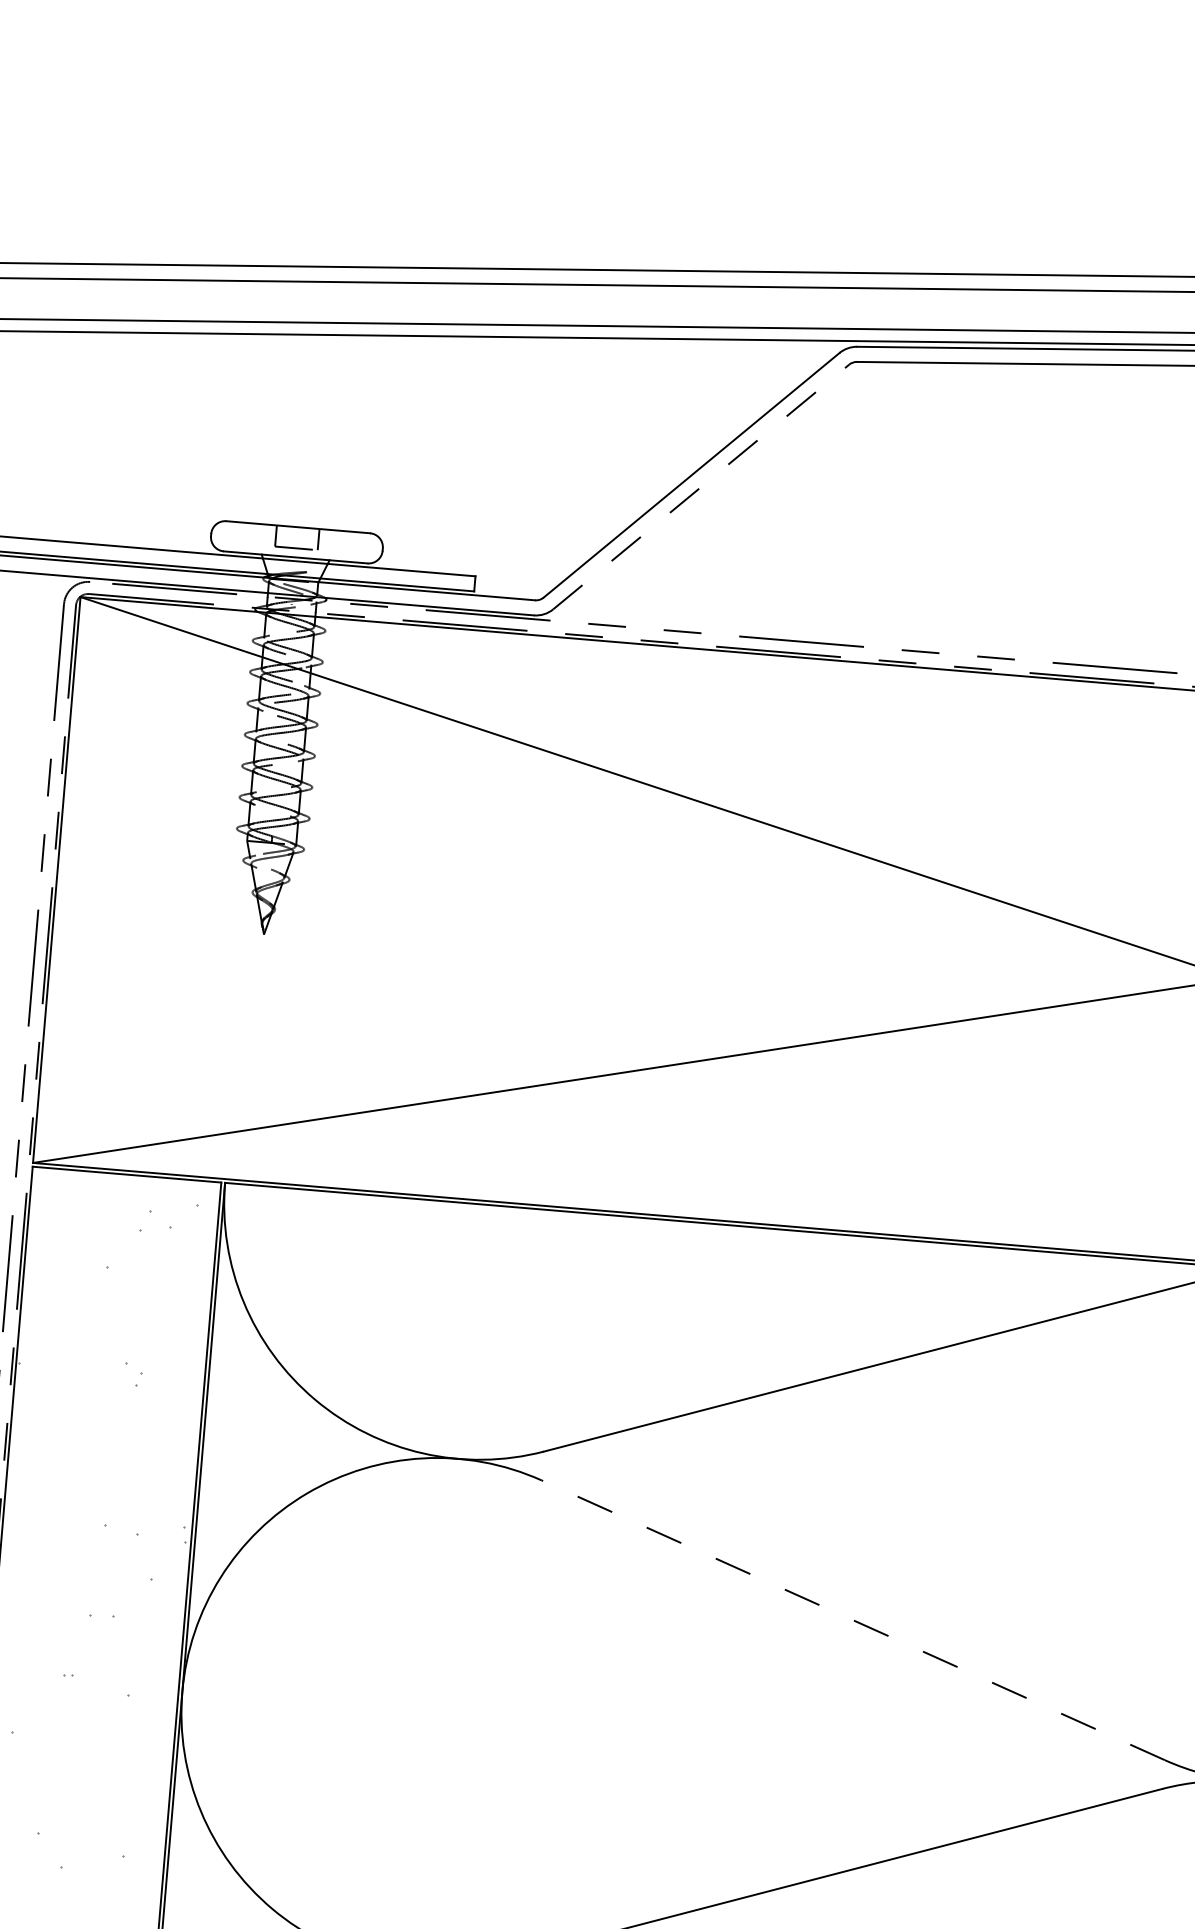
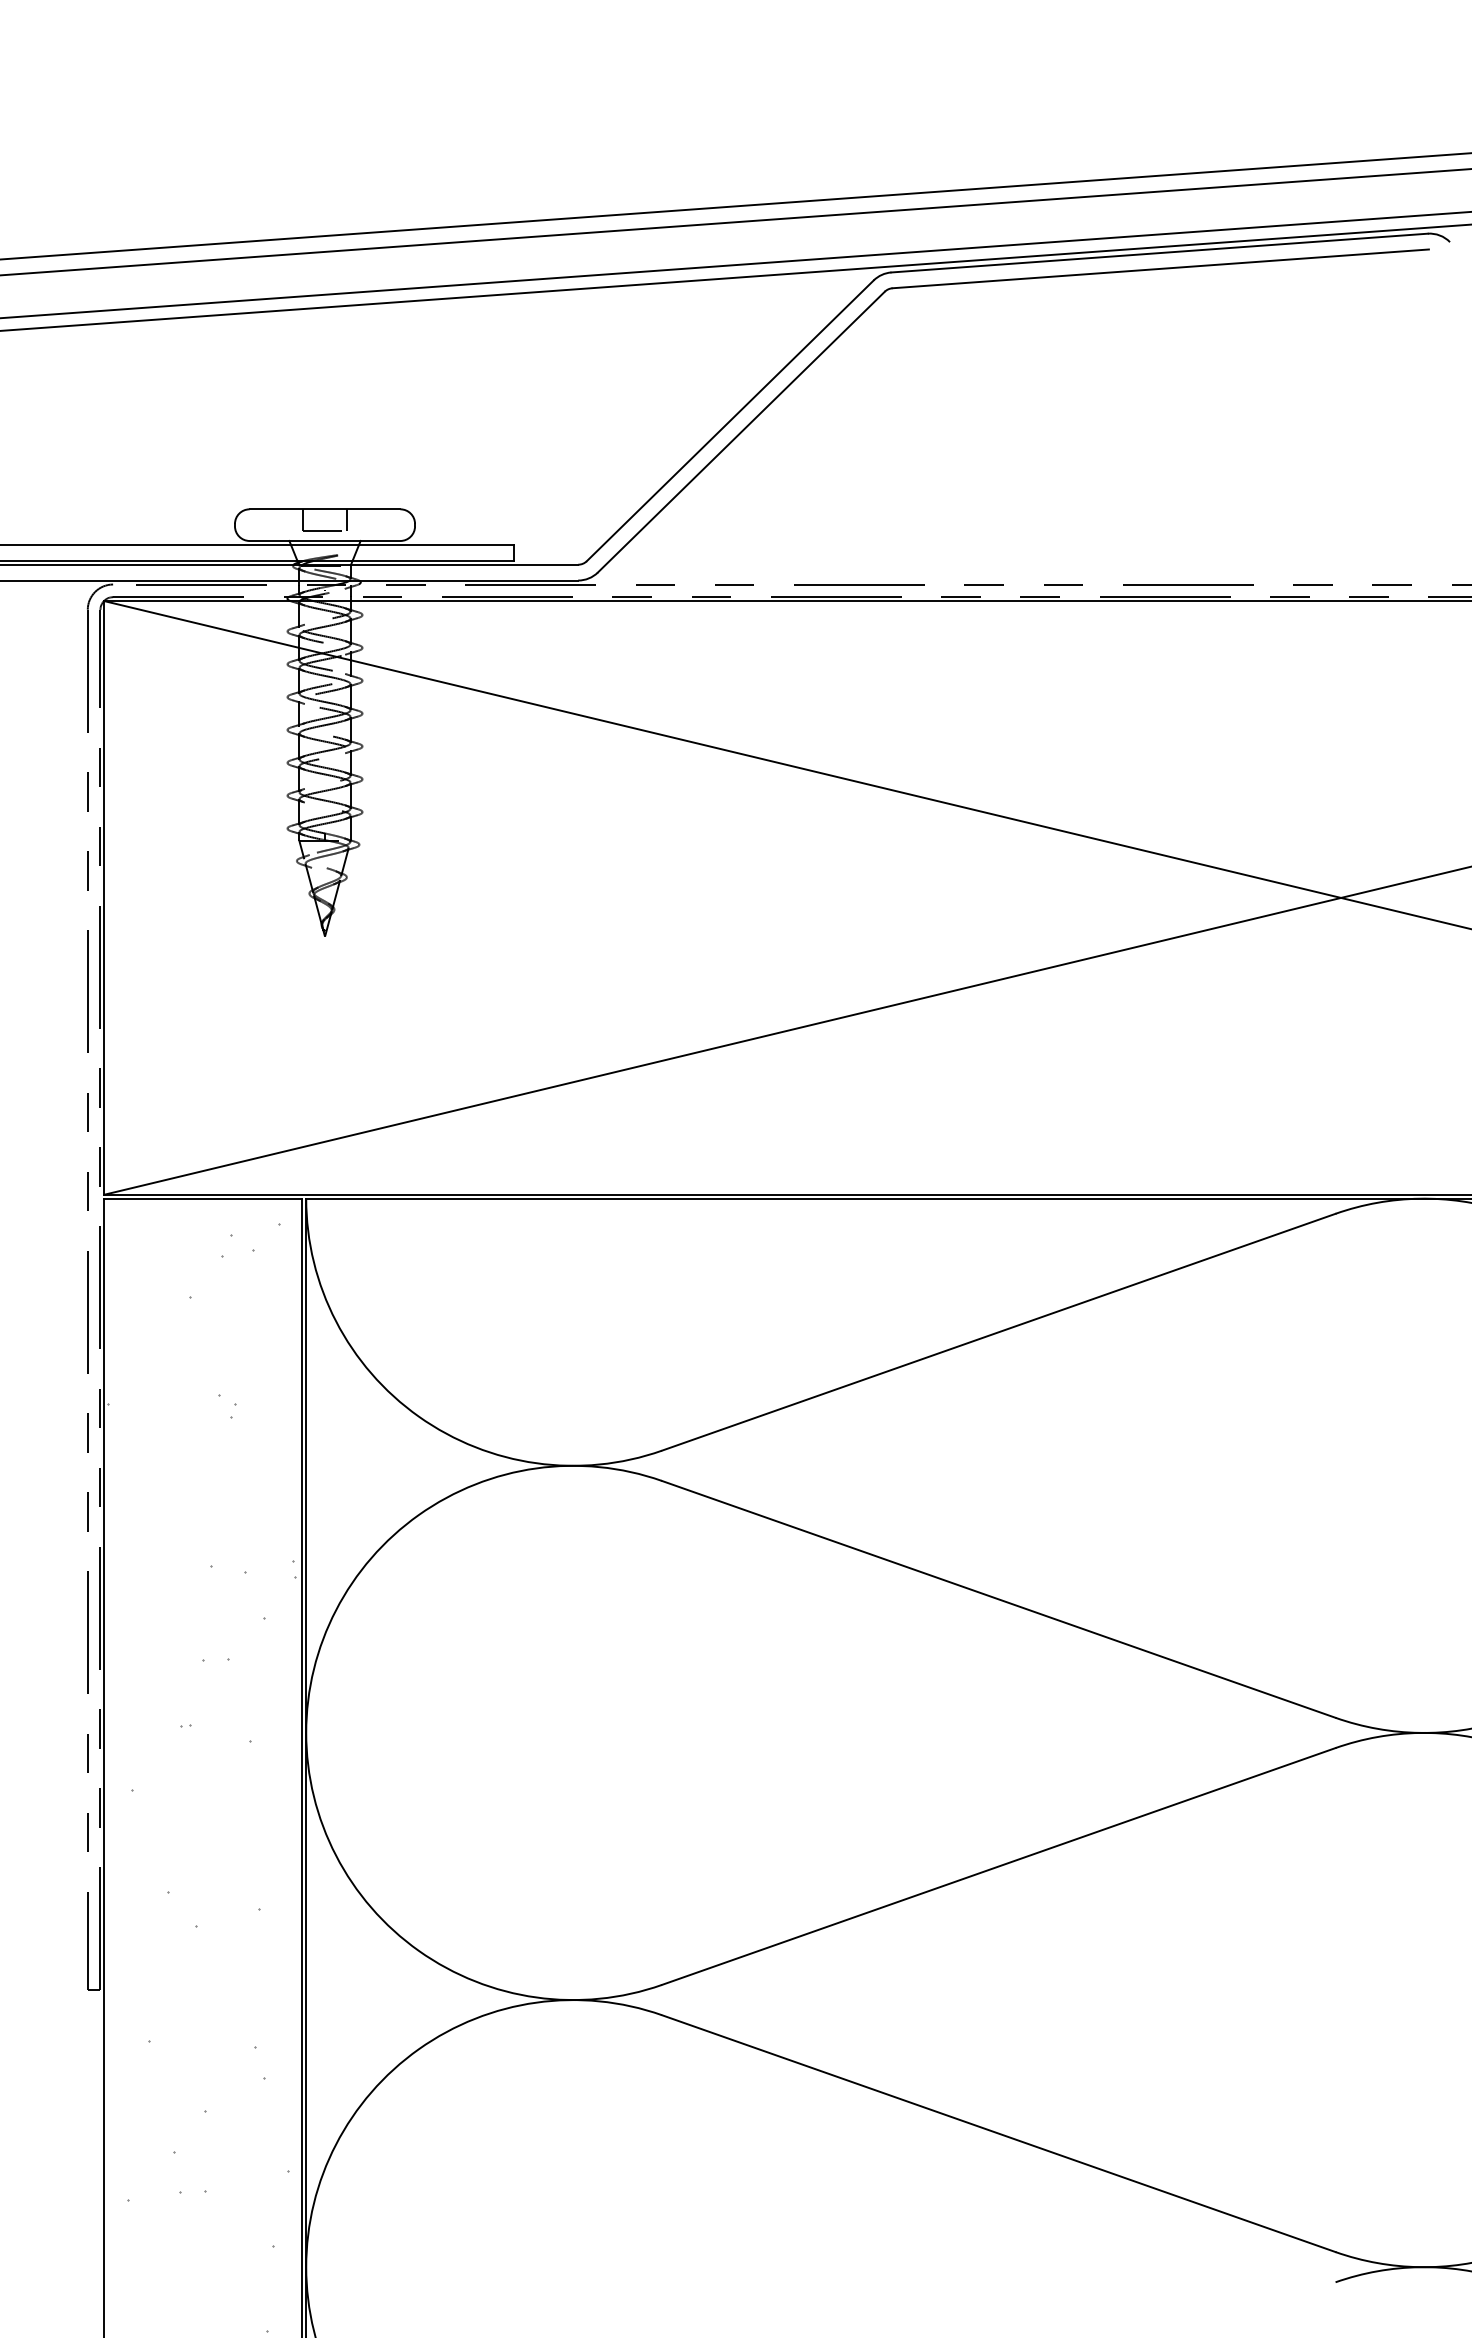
line: (701, 487) -> (741, 432), dashed -> solid
line: (852, 1620) -> (998, 1599), dashed -> solid

